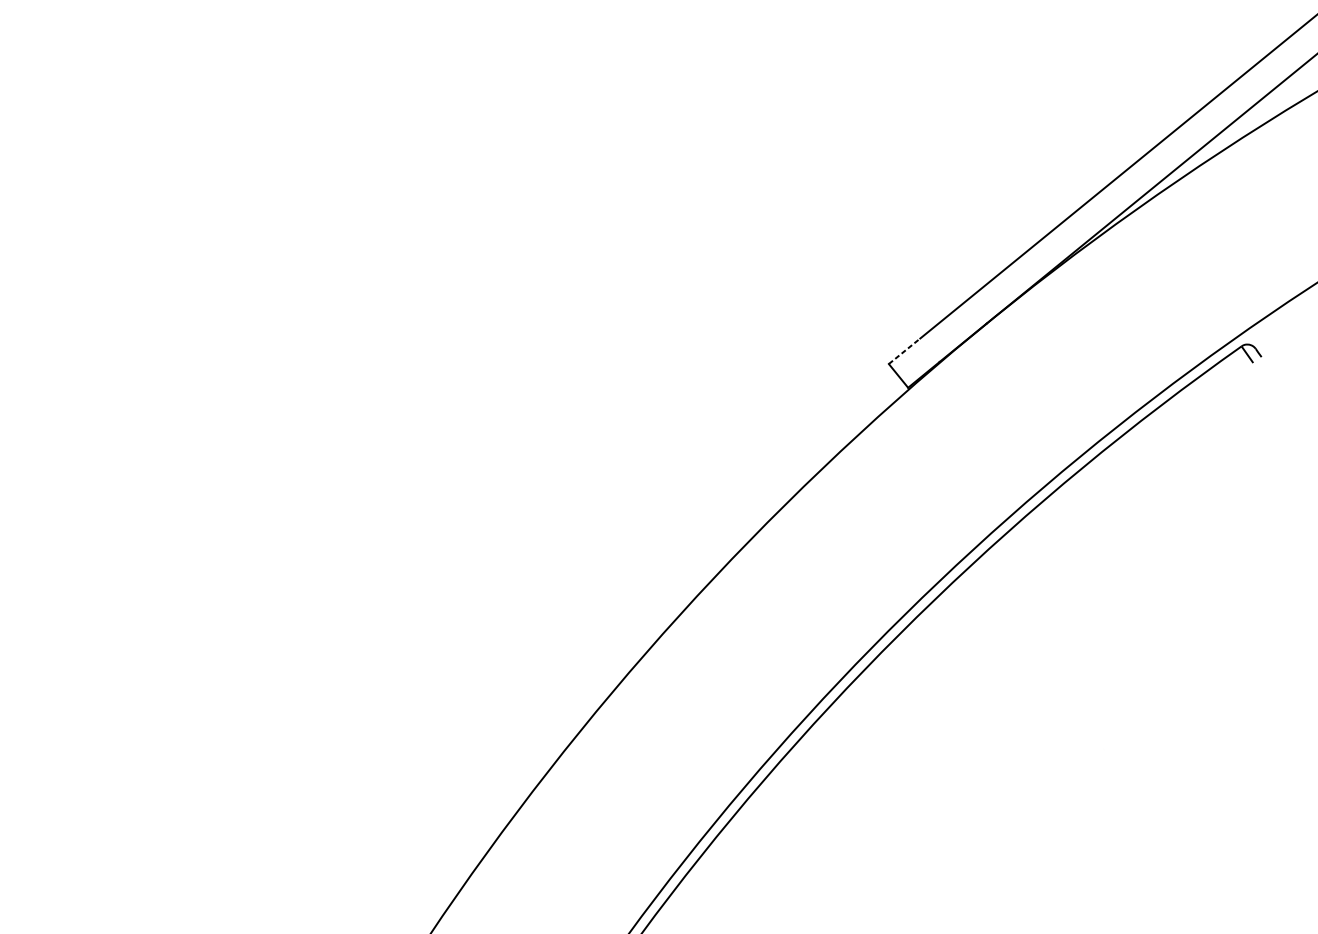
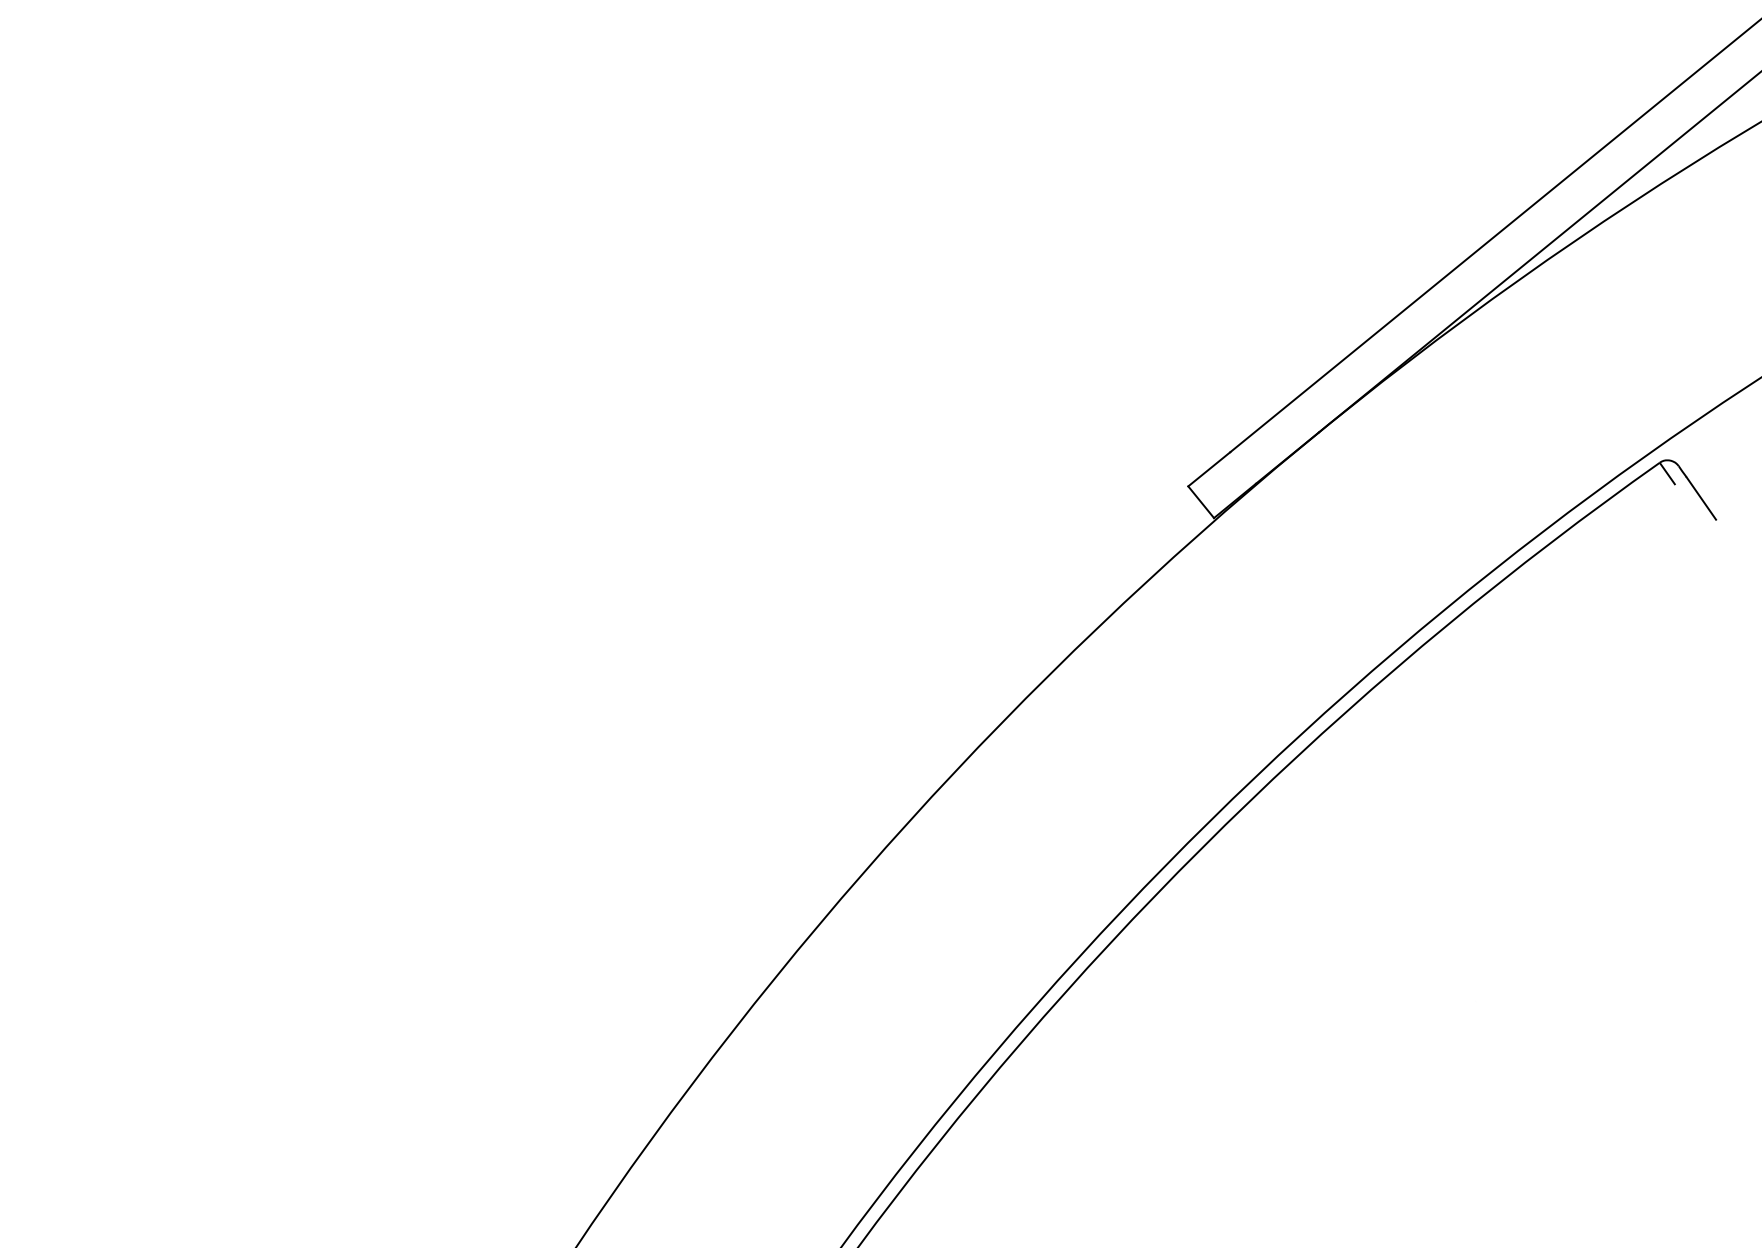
line: (904, 350) -> (1209, 468), dashed -> solid
line: (1272, 373) -> (1701, 498), added

